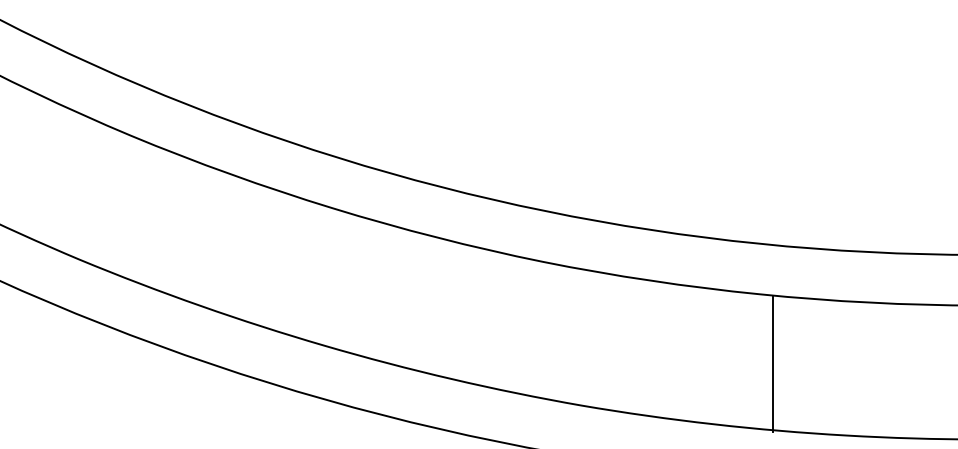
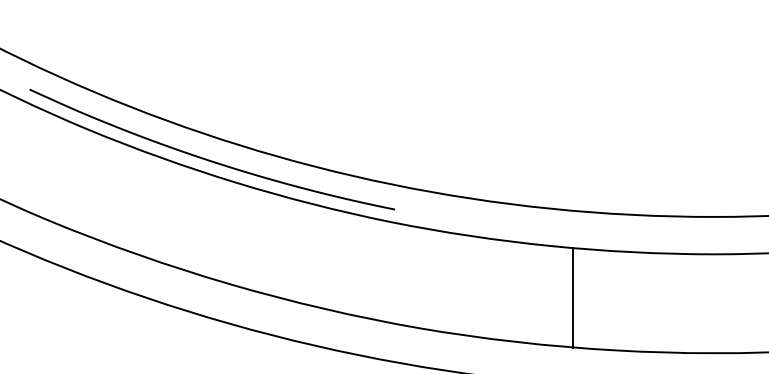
curve: (297, 177) -> (209, 159), added
line: (772, 363) -> (573, 297), moved

